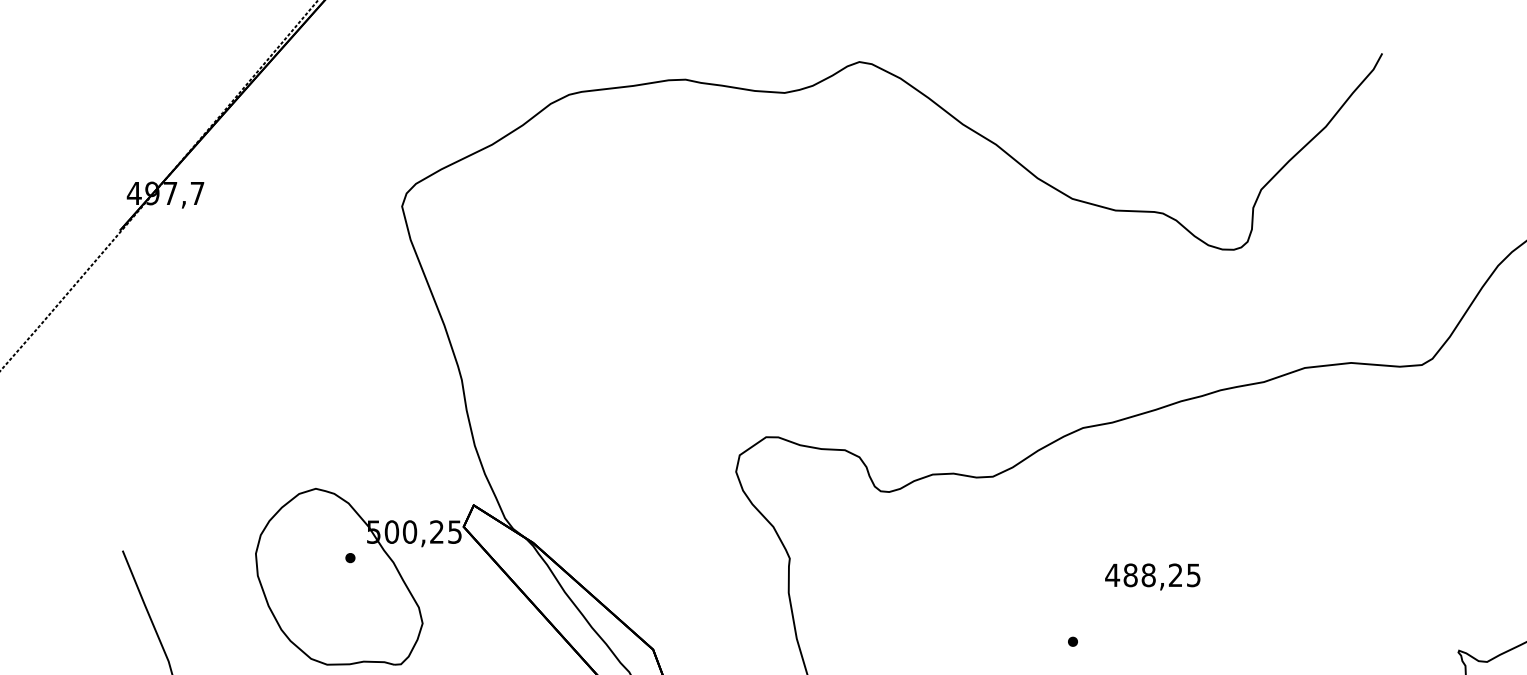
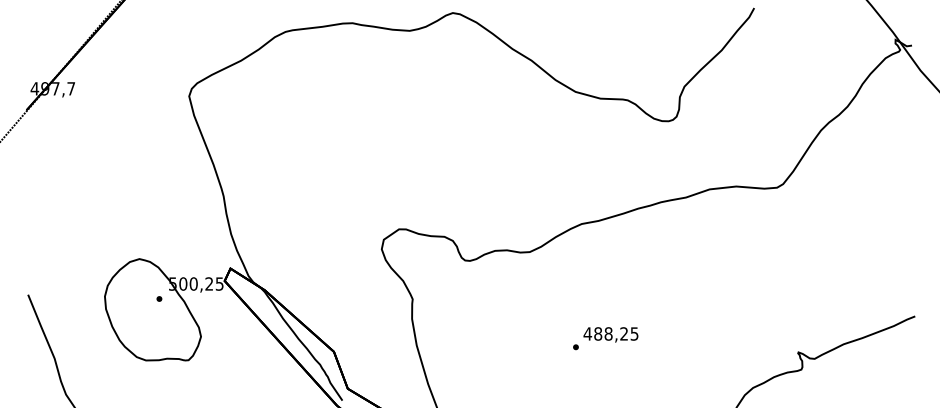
text: (1151, 576) -> (610, 334), moved

